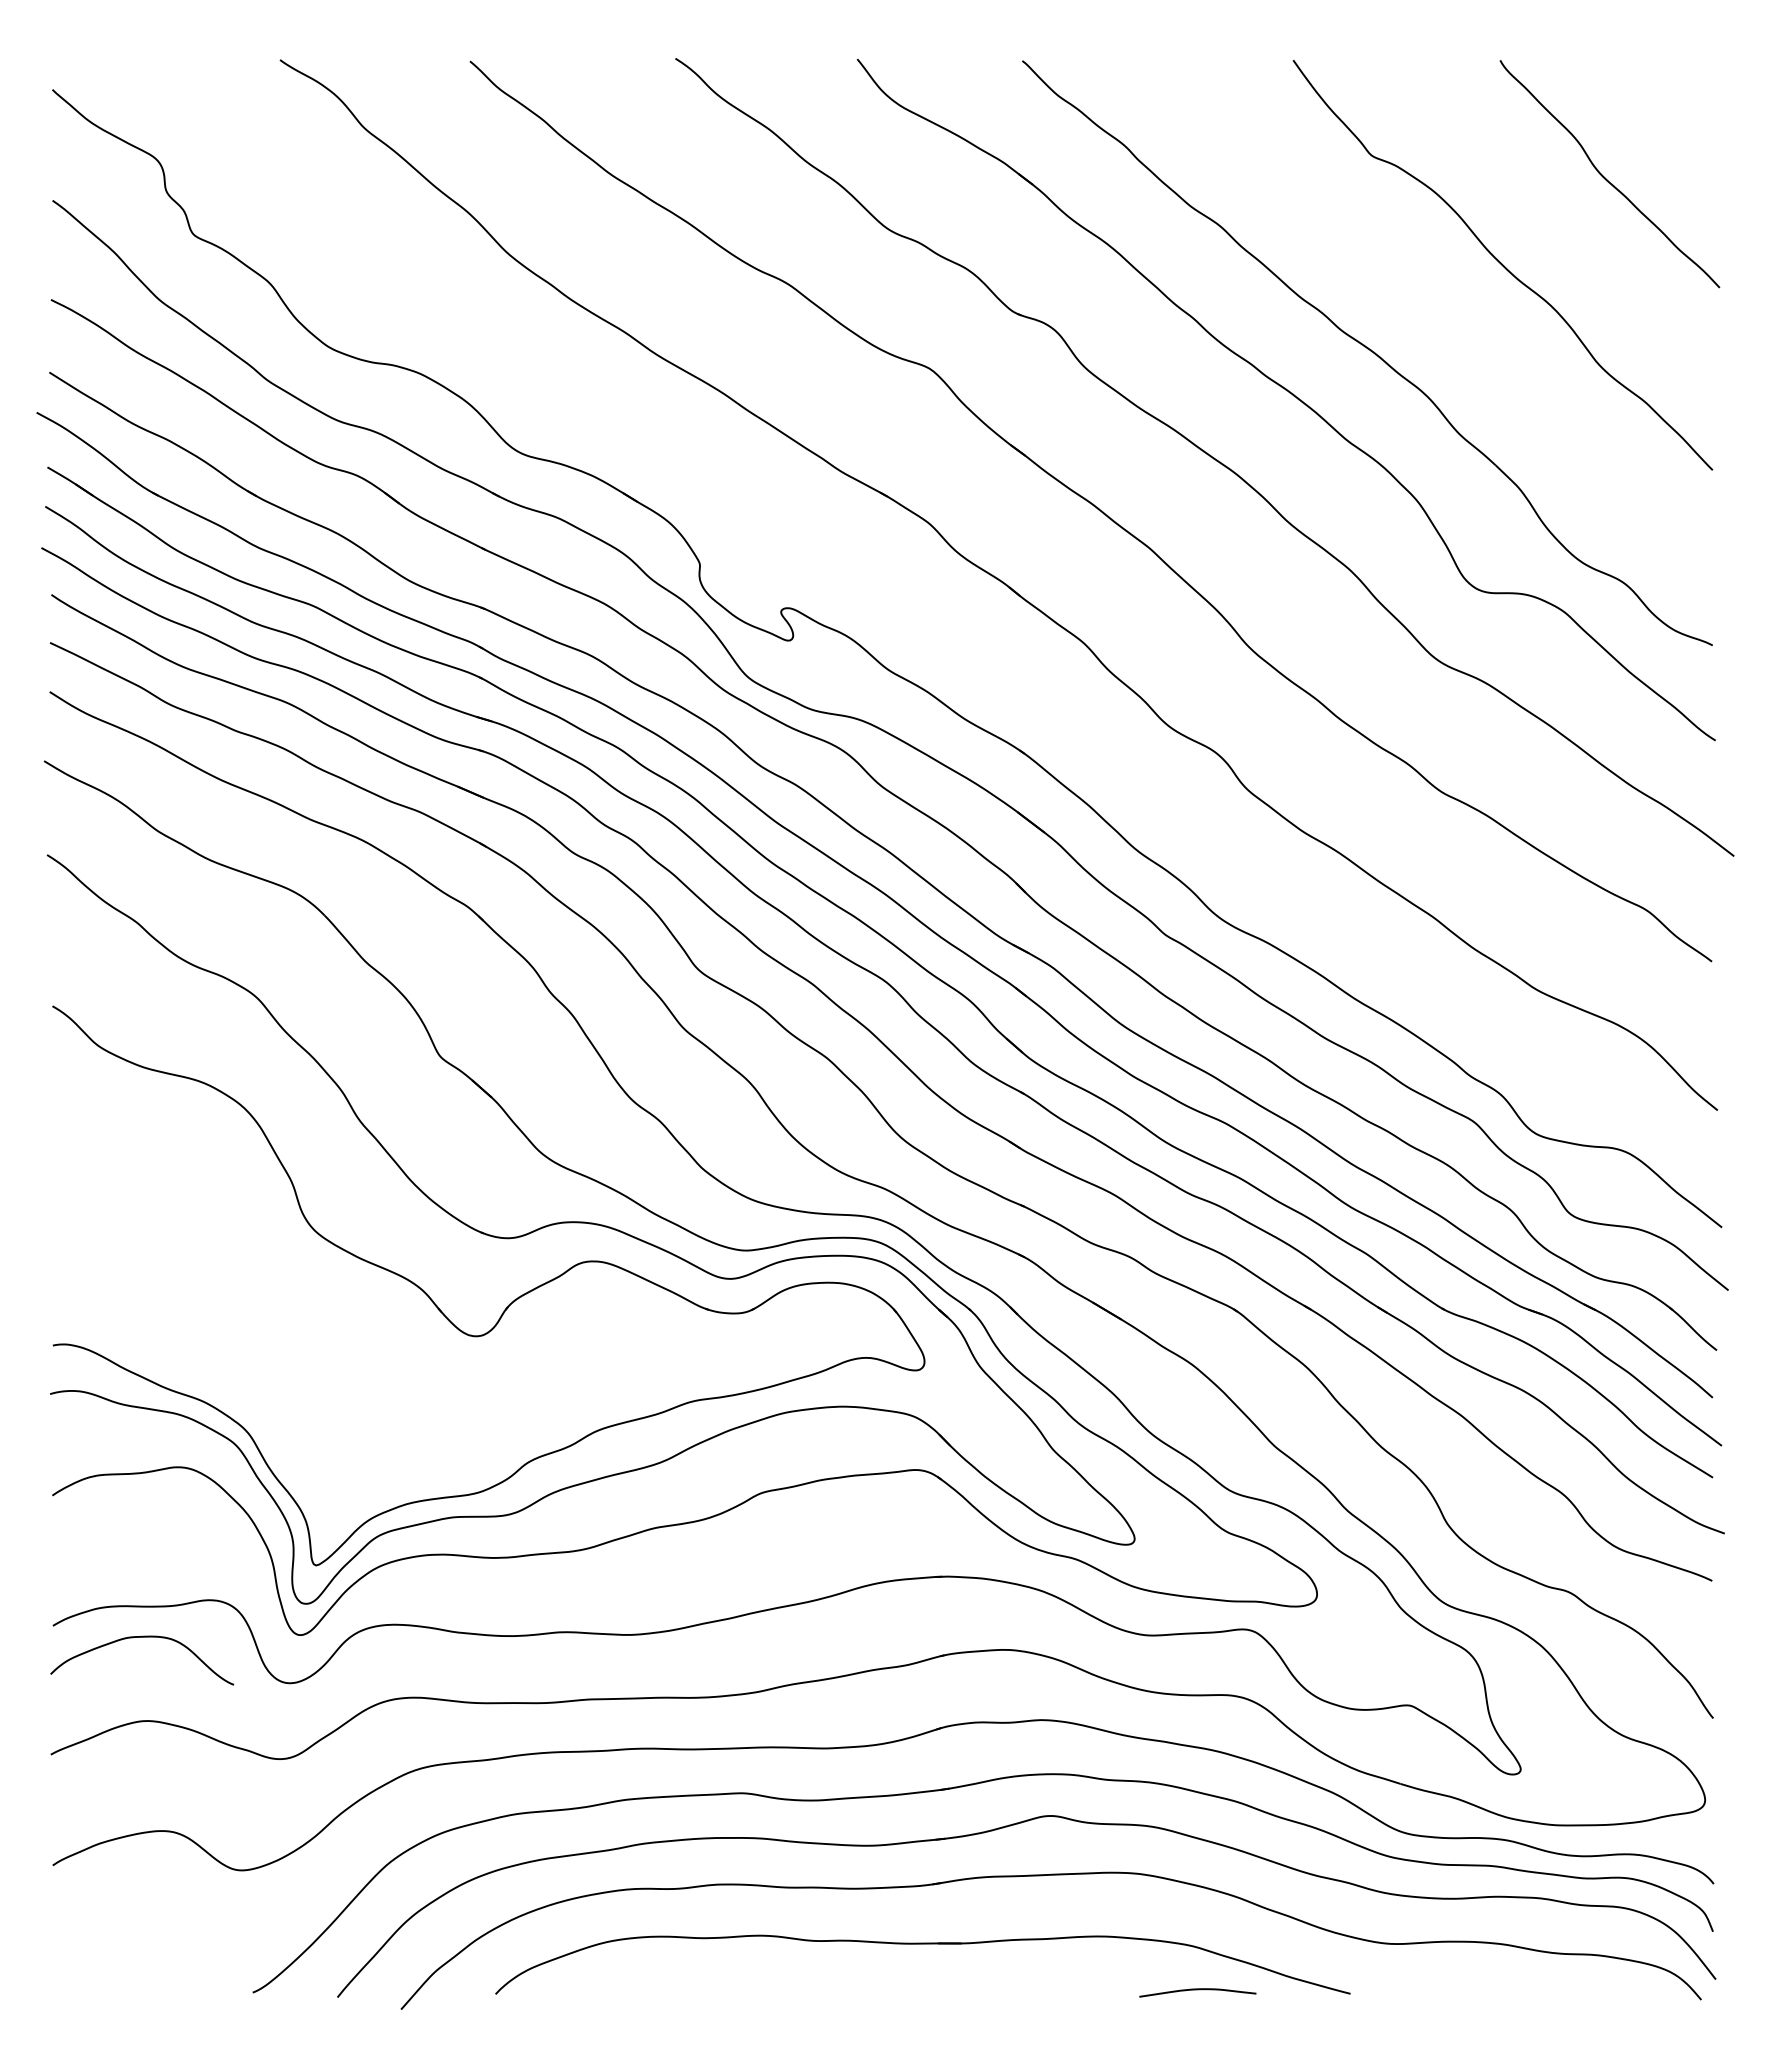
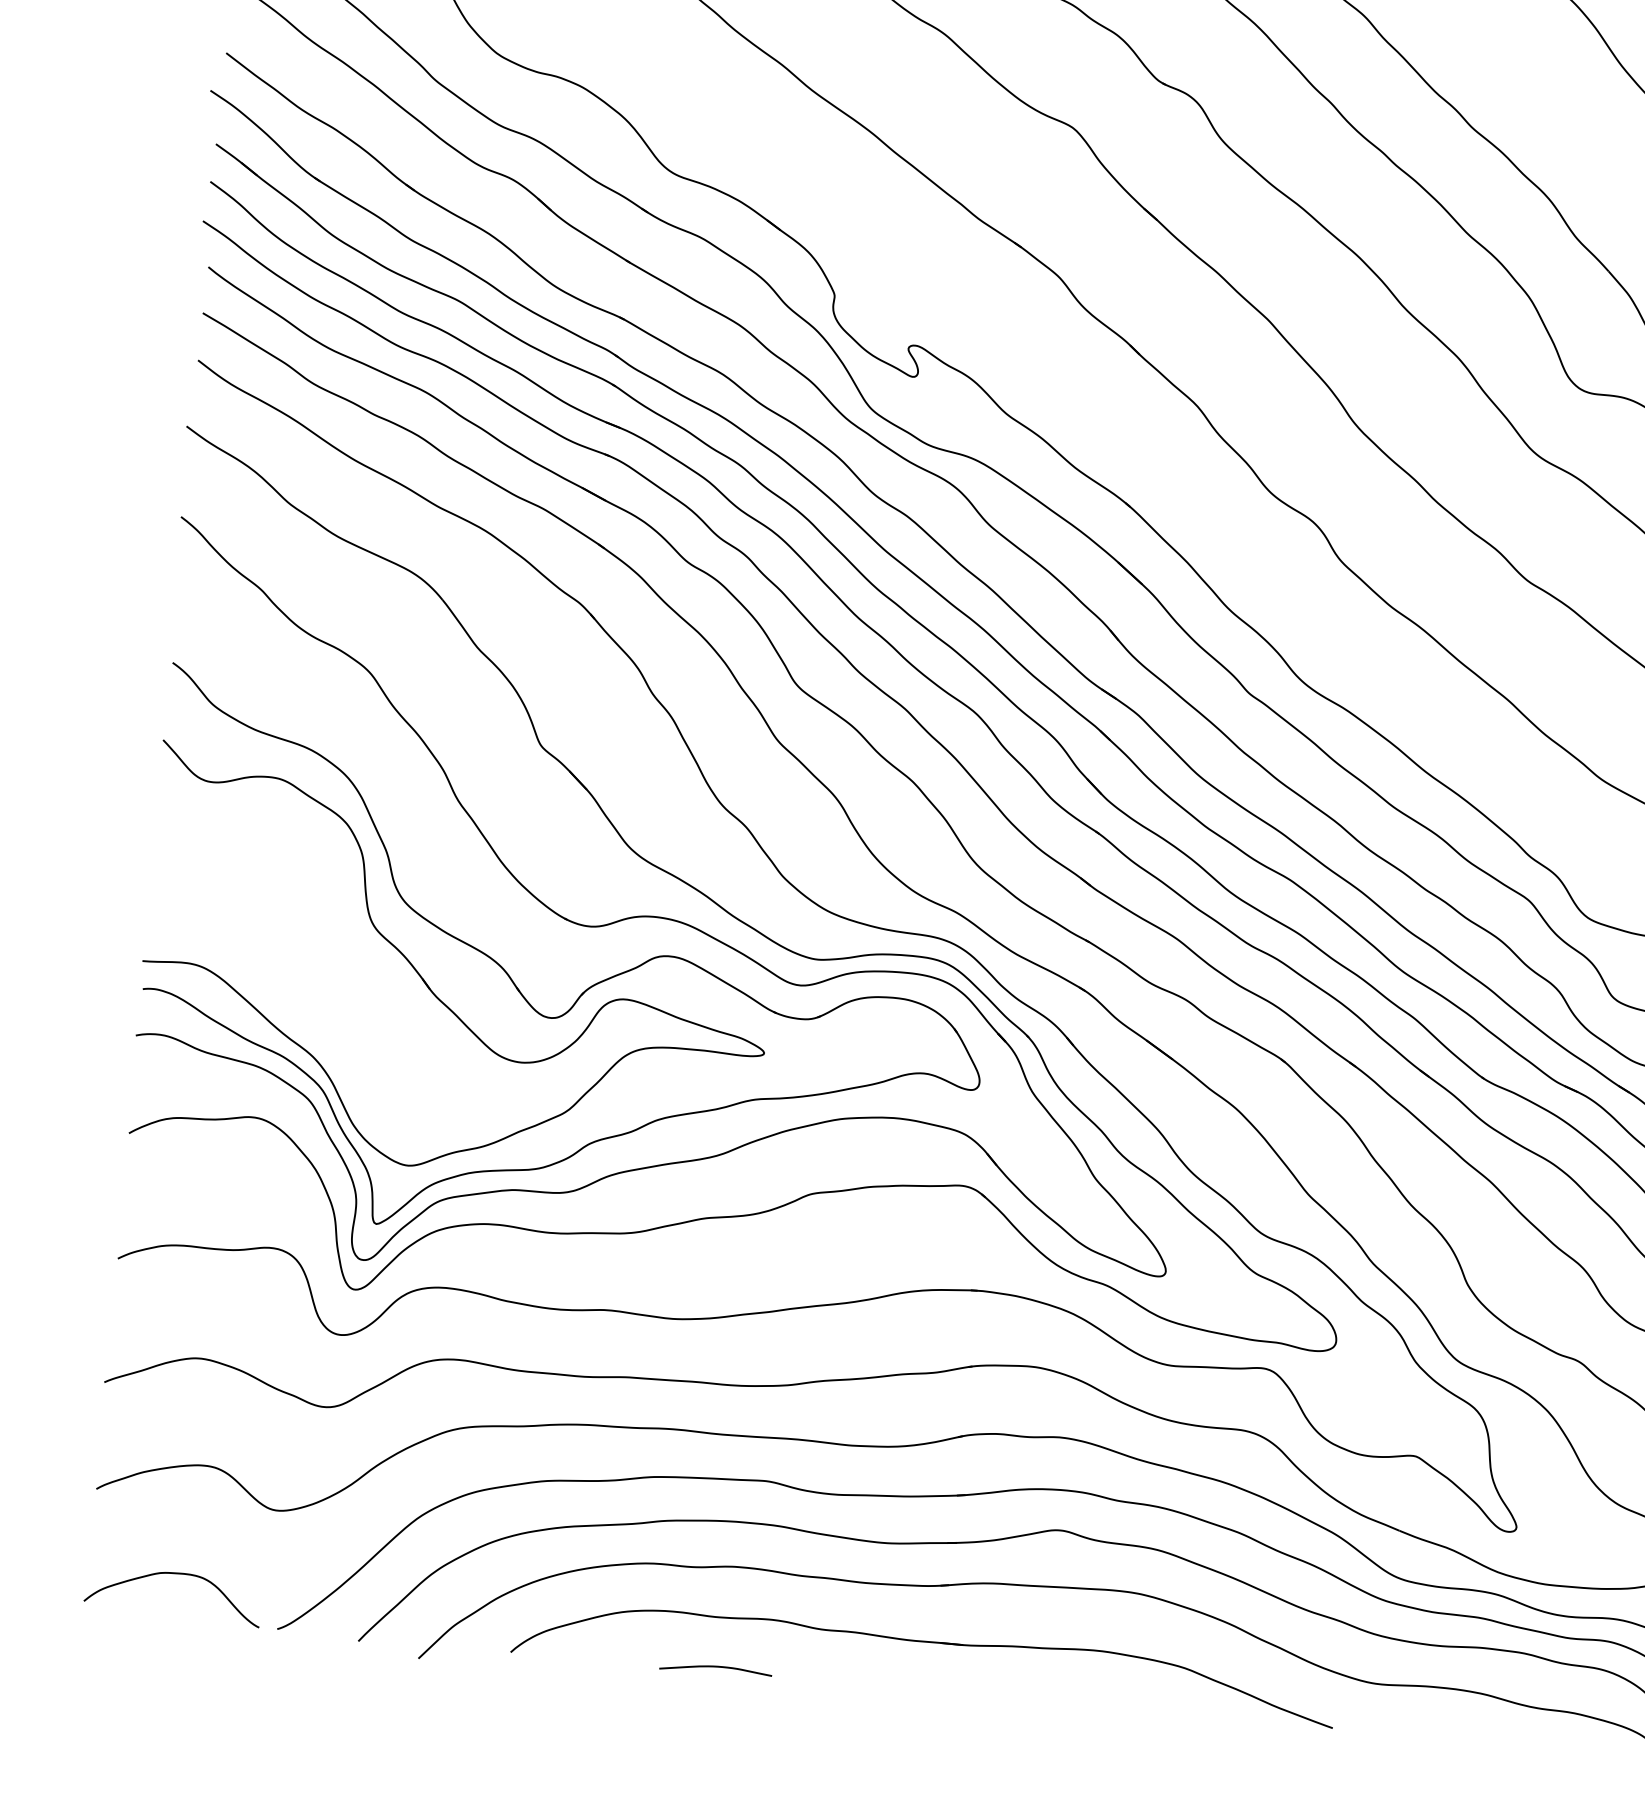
part: (347, 1314) -> (428, 985), added
curve: (142, 1637) -> (175, 1573), moved
curve: (1197, 1990) -> (715, 1667), moved

